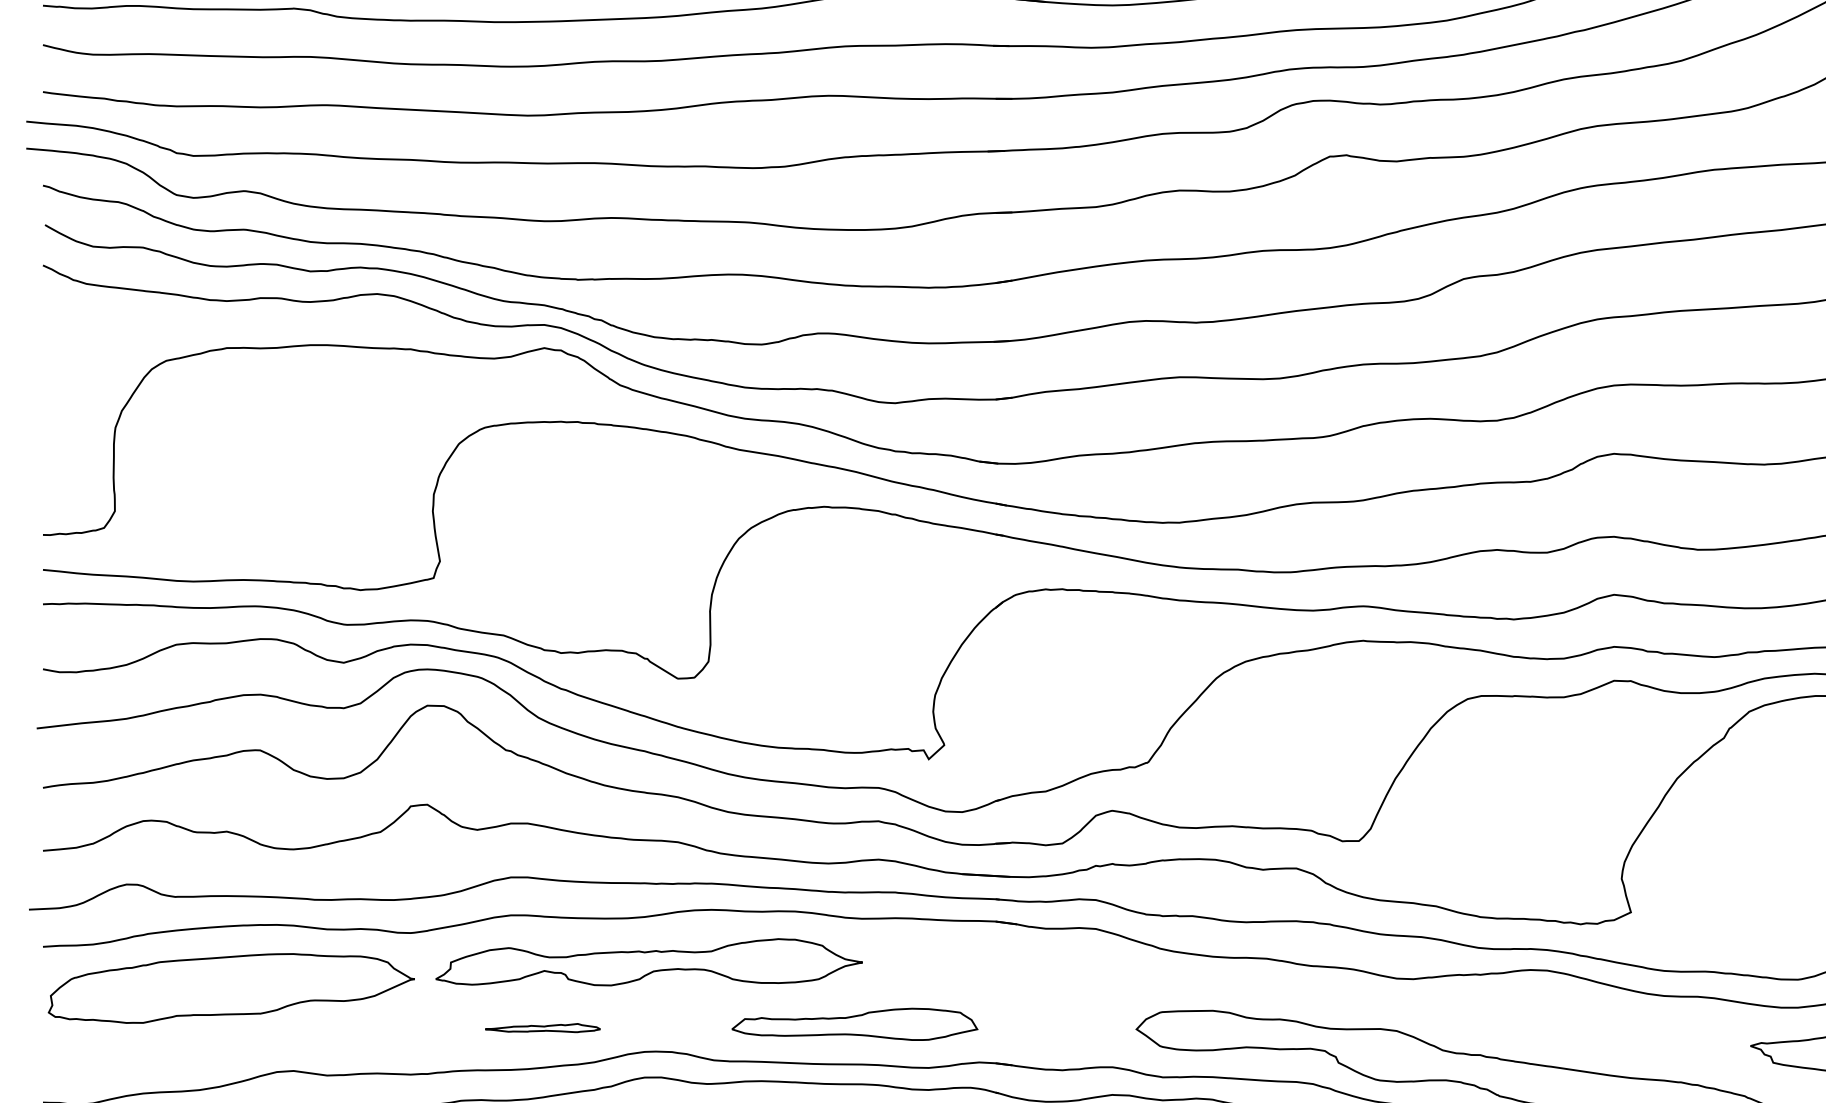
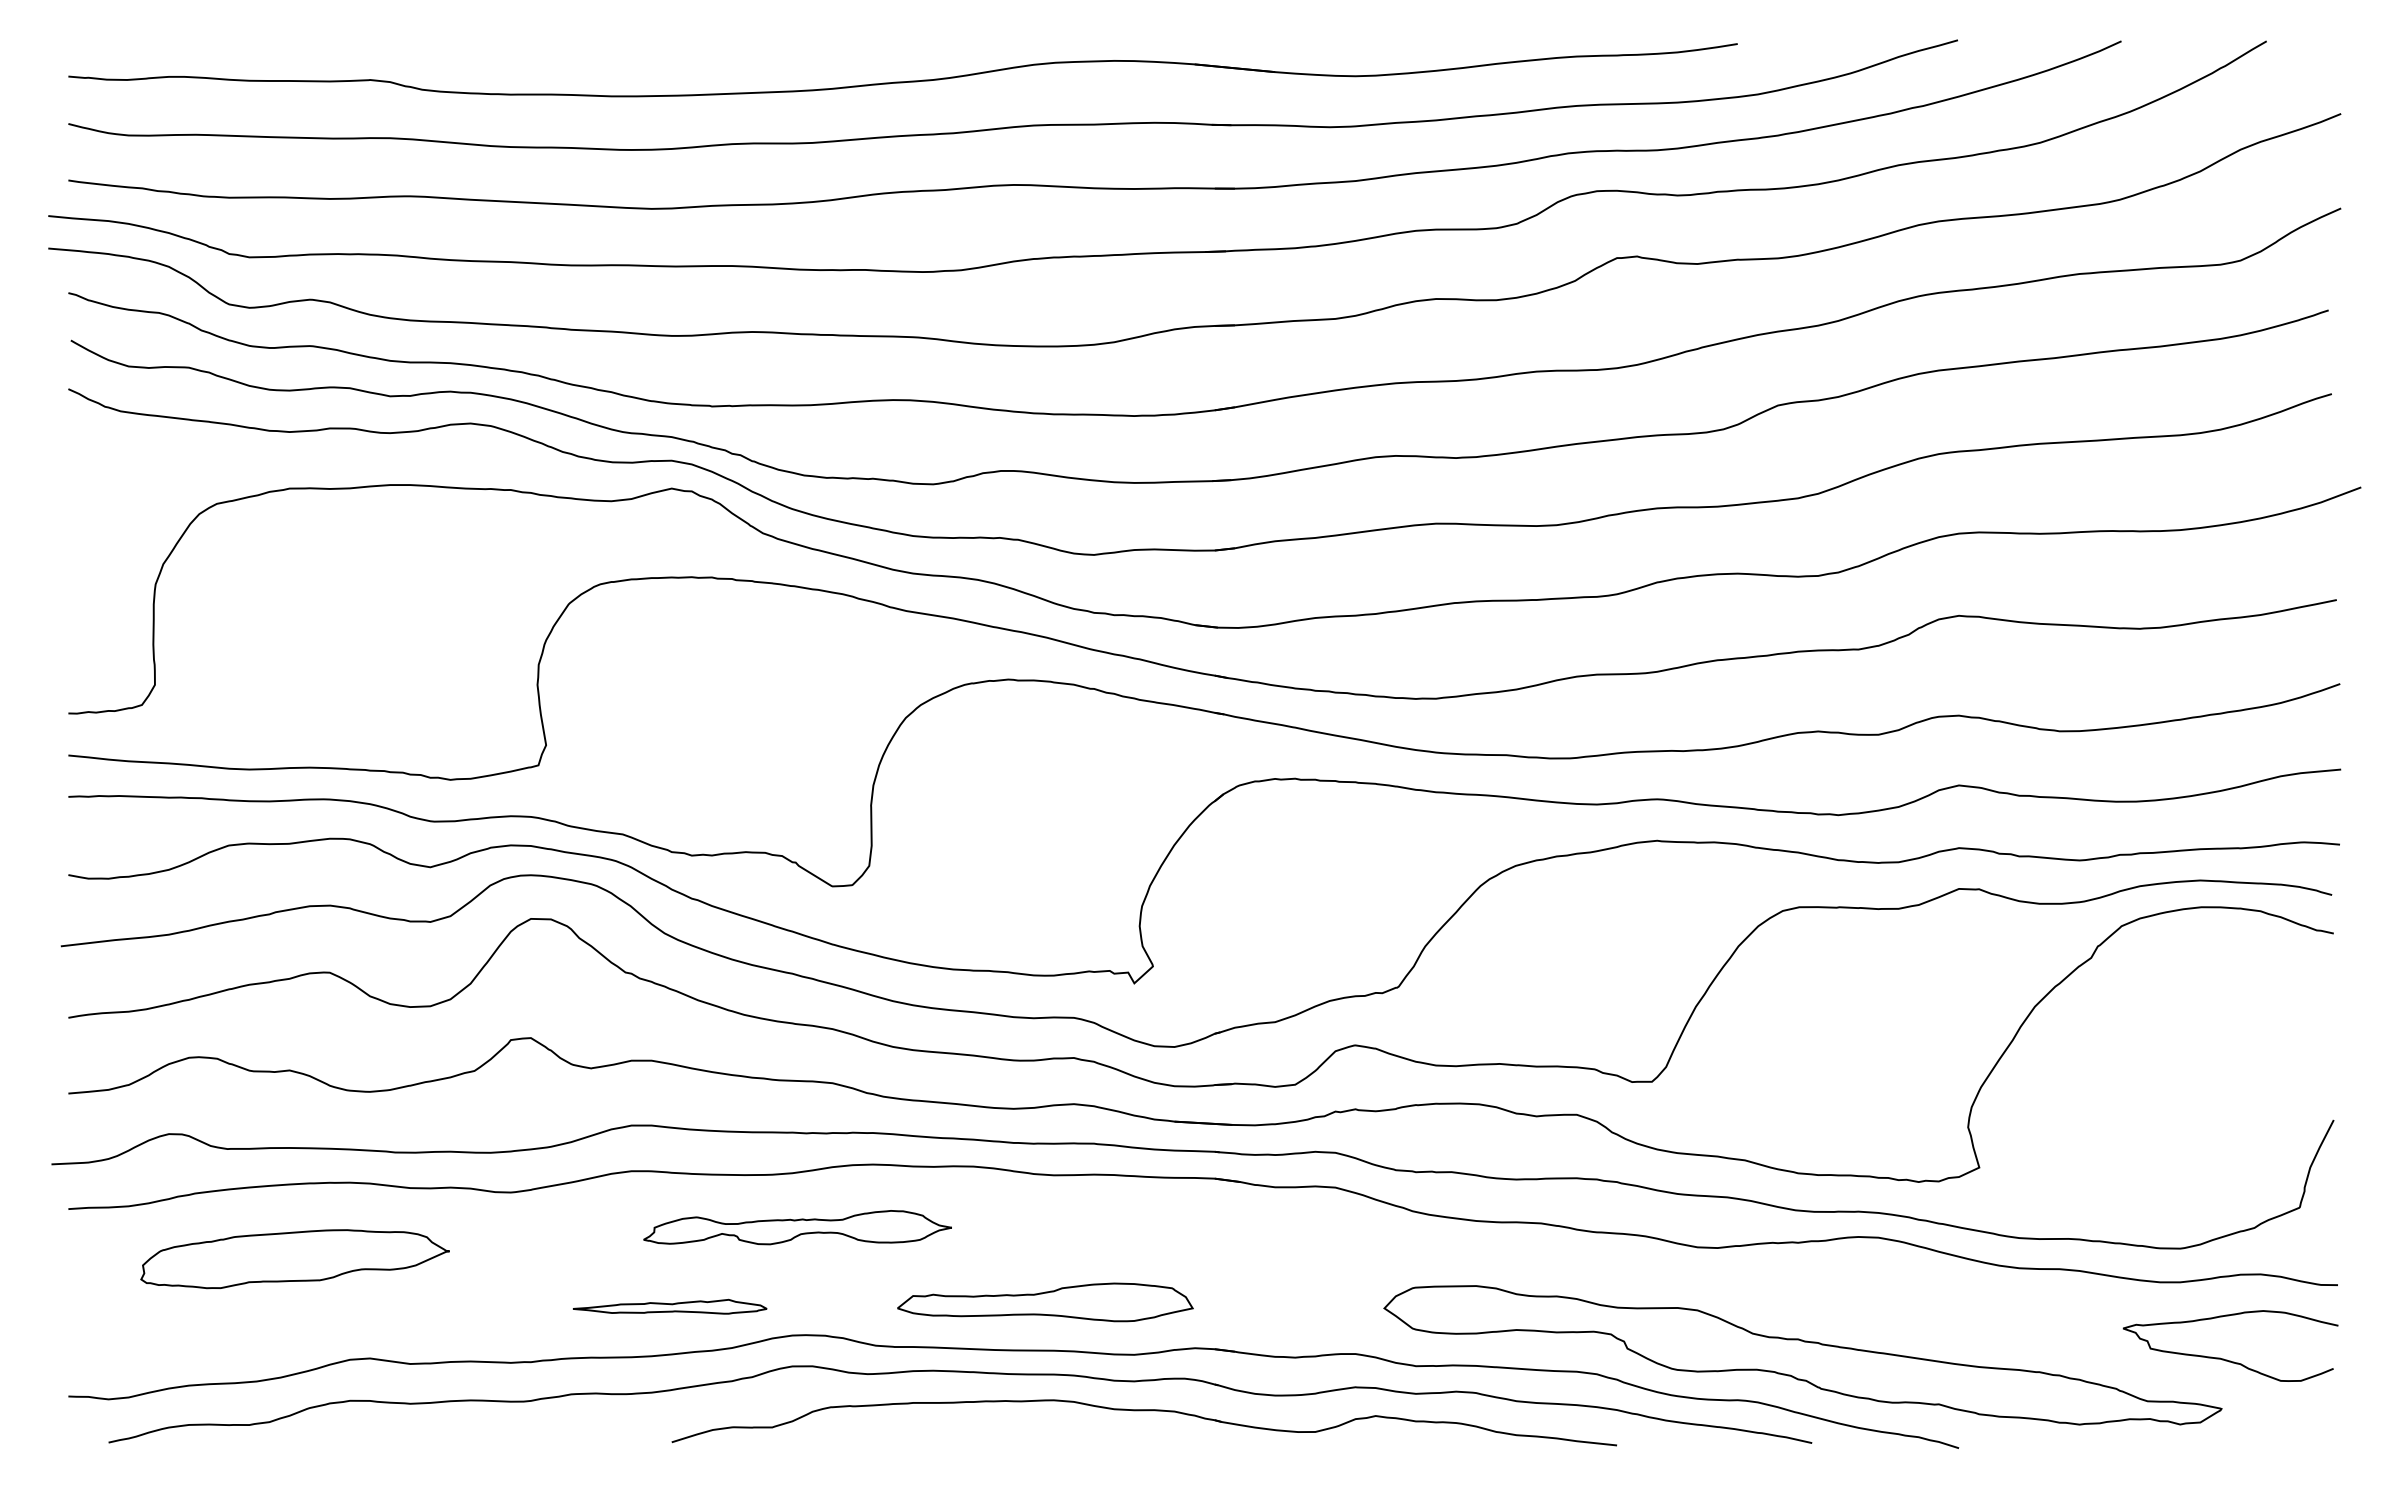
part: (648, 962) -> (797, 1227), size x0.6
part: (230, 987) -> (294, 1258), size x0.7
part: (542, 1027) -> (669, 1306), size x1.4

